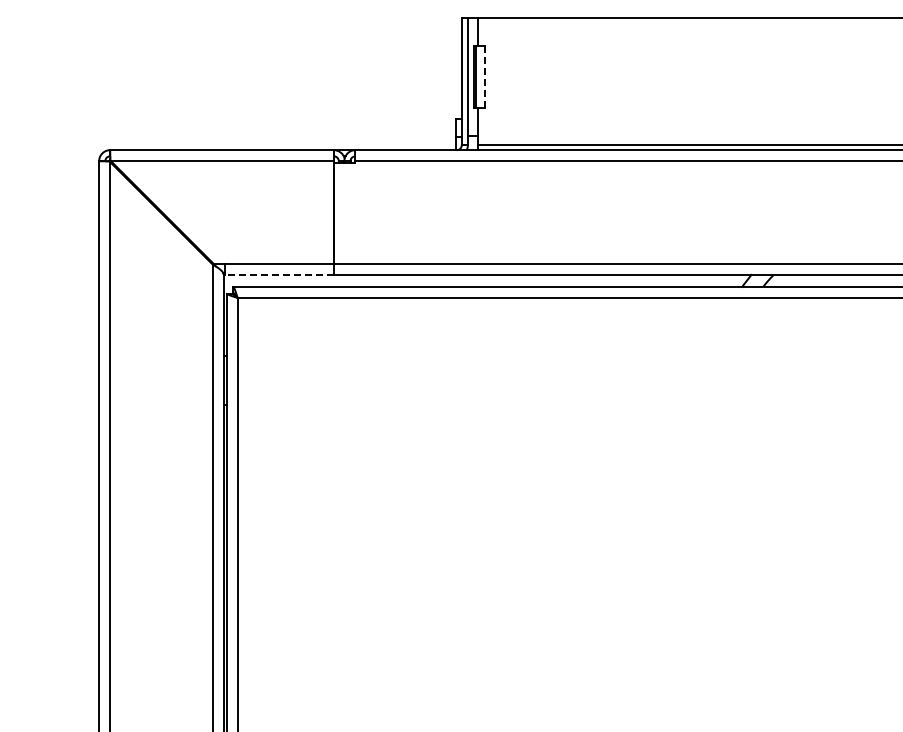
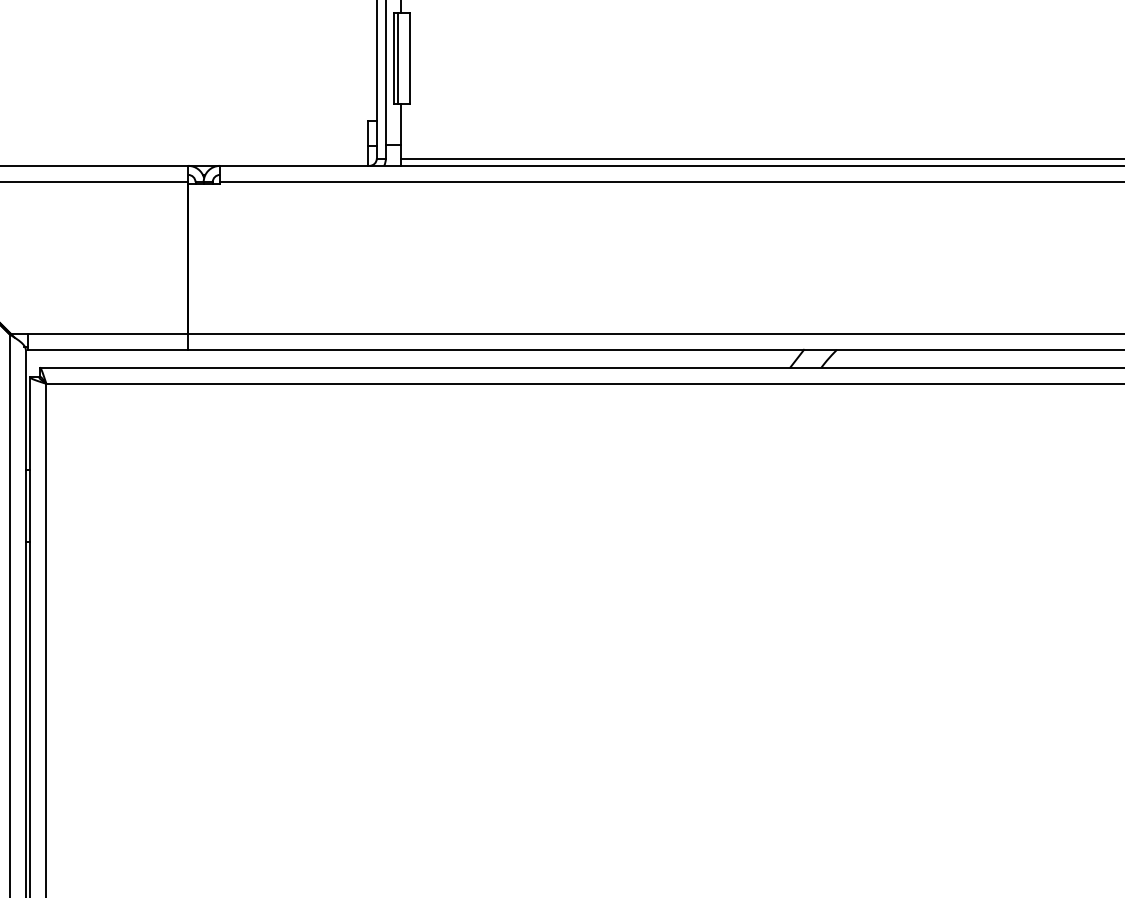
line: (484, 77) -> (410, 58), dashed -> solid
line: (279, 274) -> (108, 349), dashed -> solid

